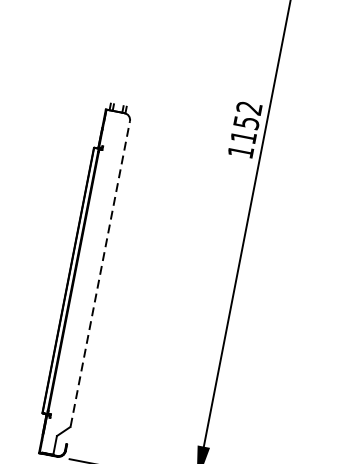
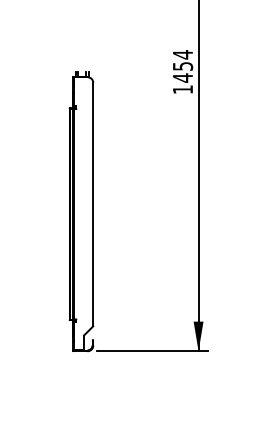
text: (245, 122) -> (182, 66), 1152 -> 1454
line: (100, 274) -> (93, 204), dashed -> solid

